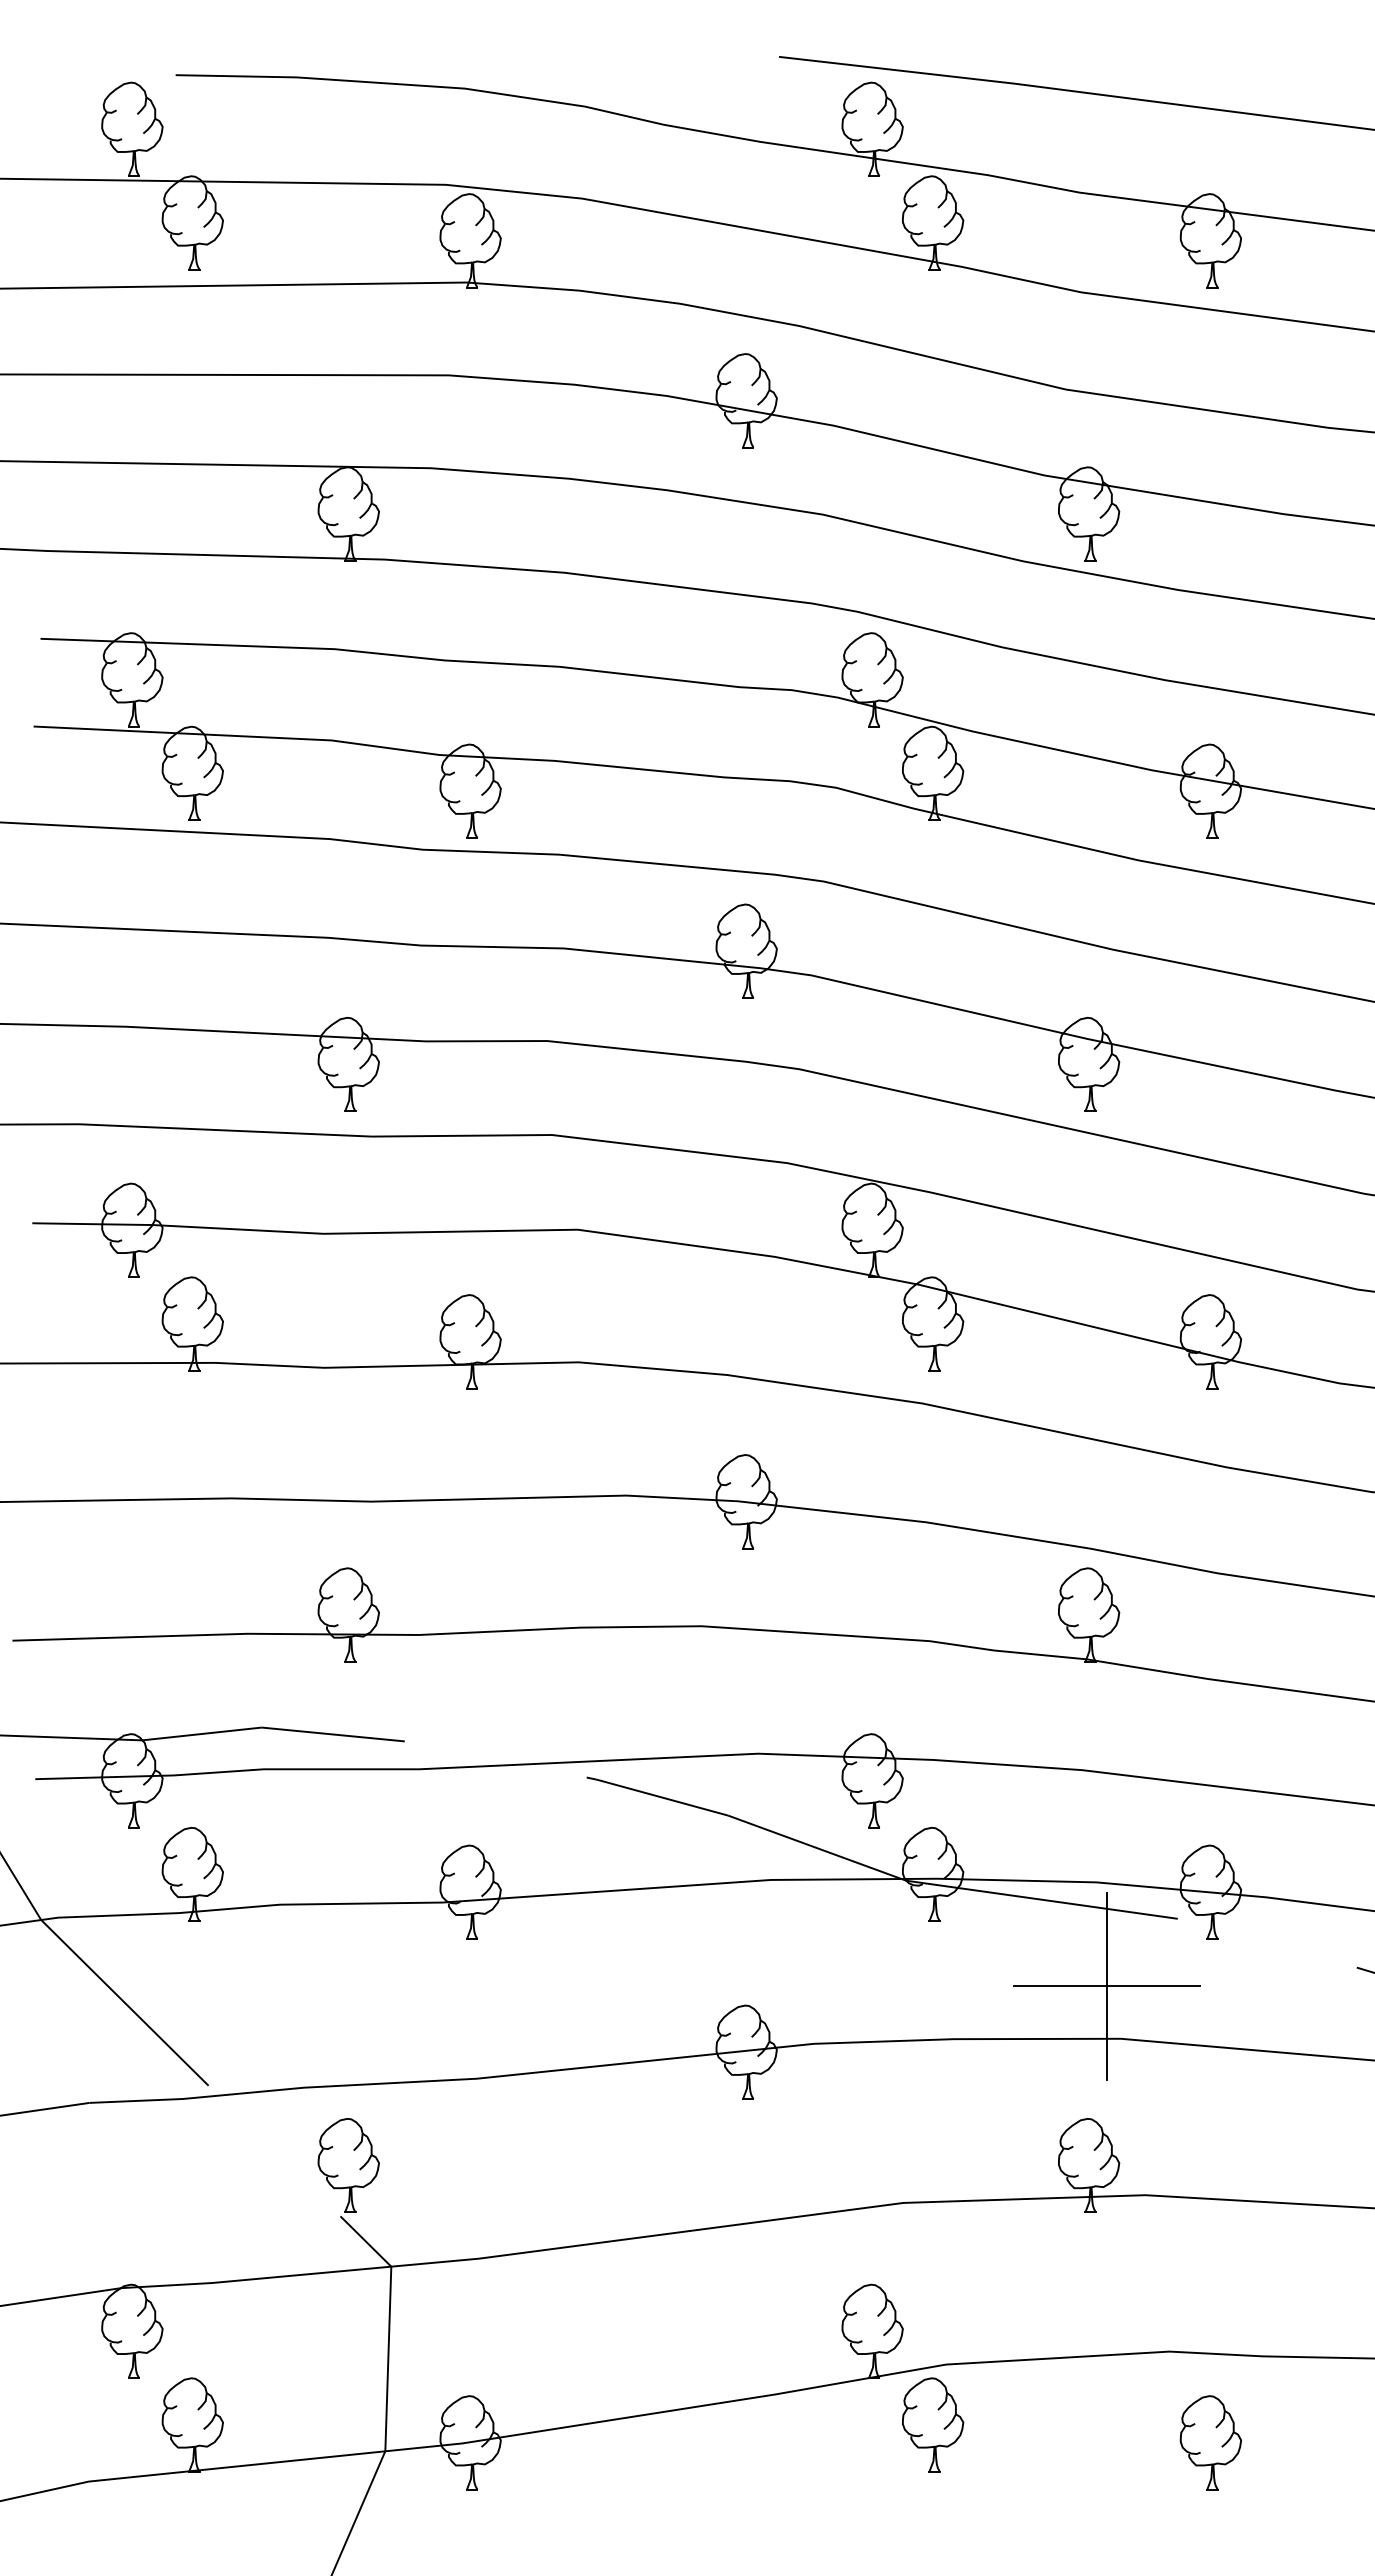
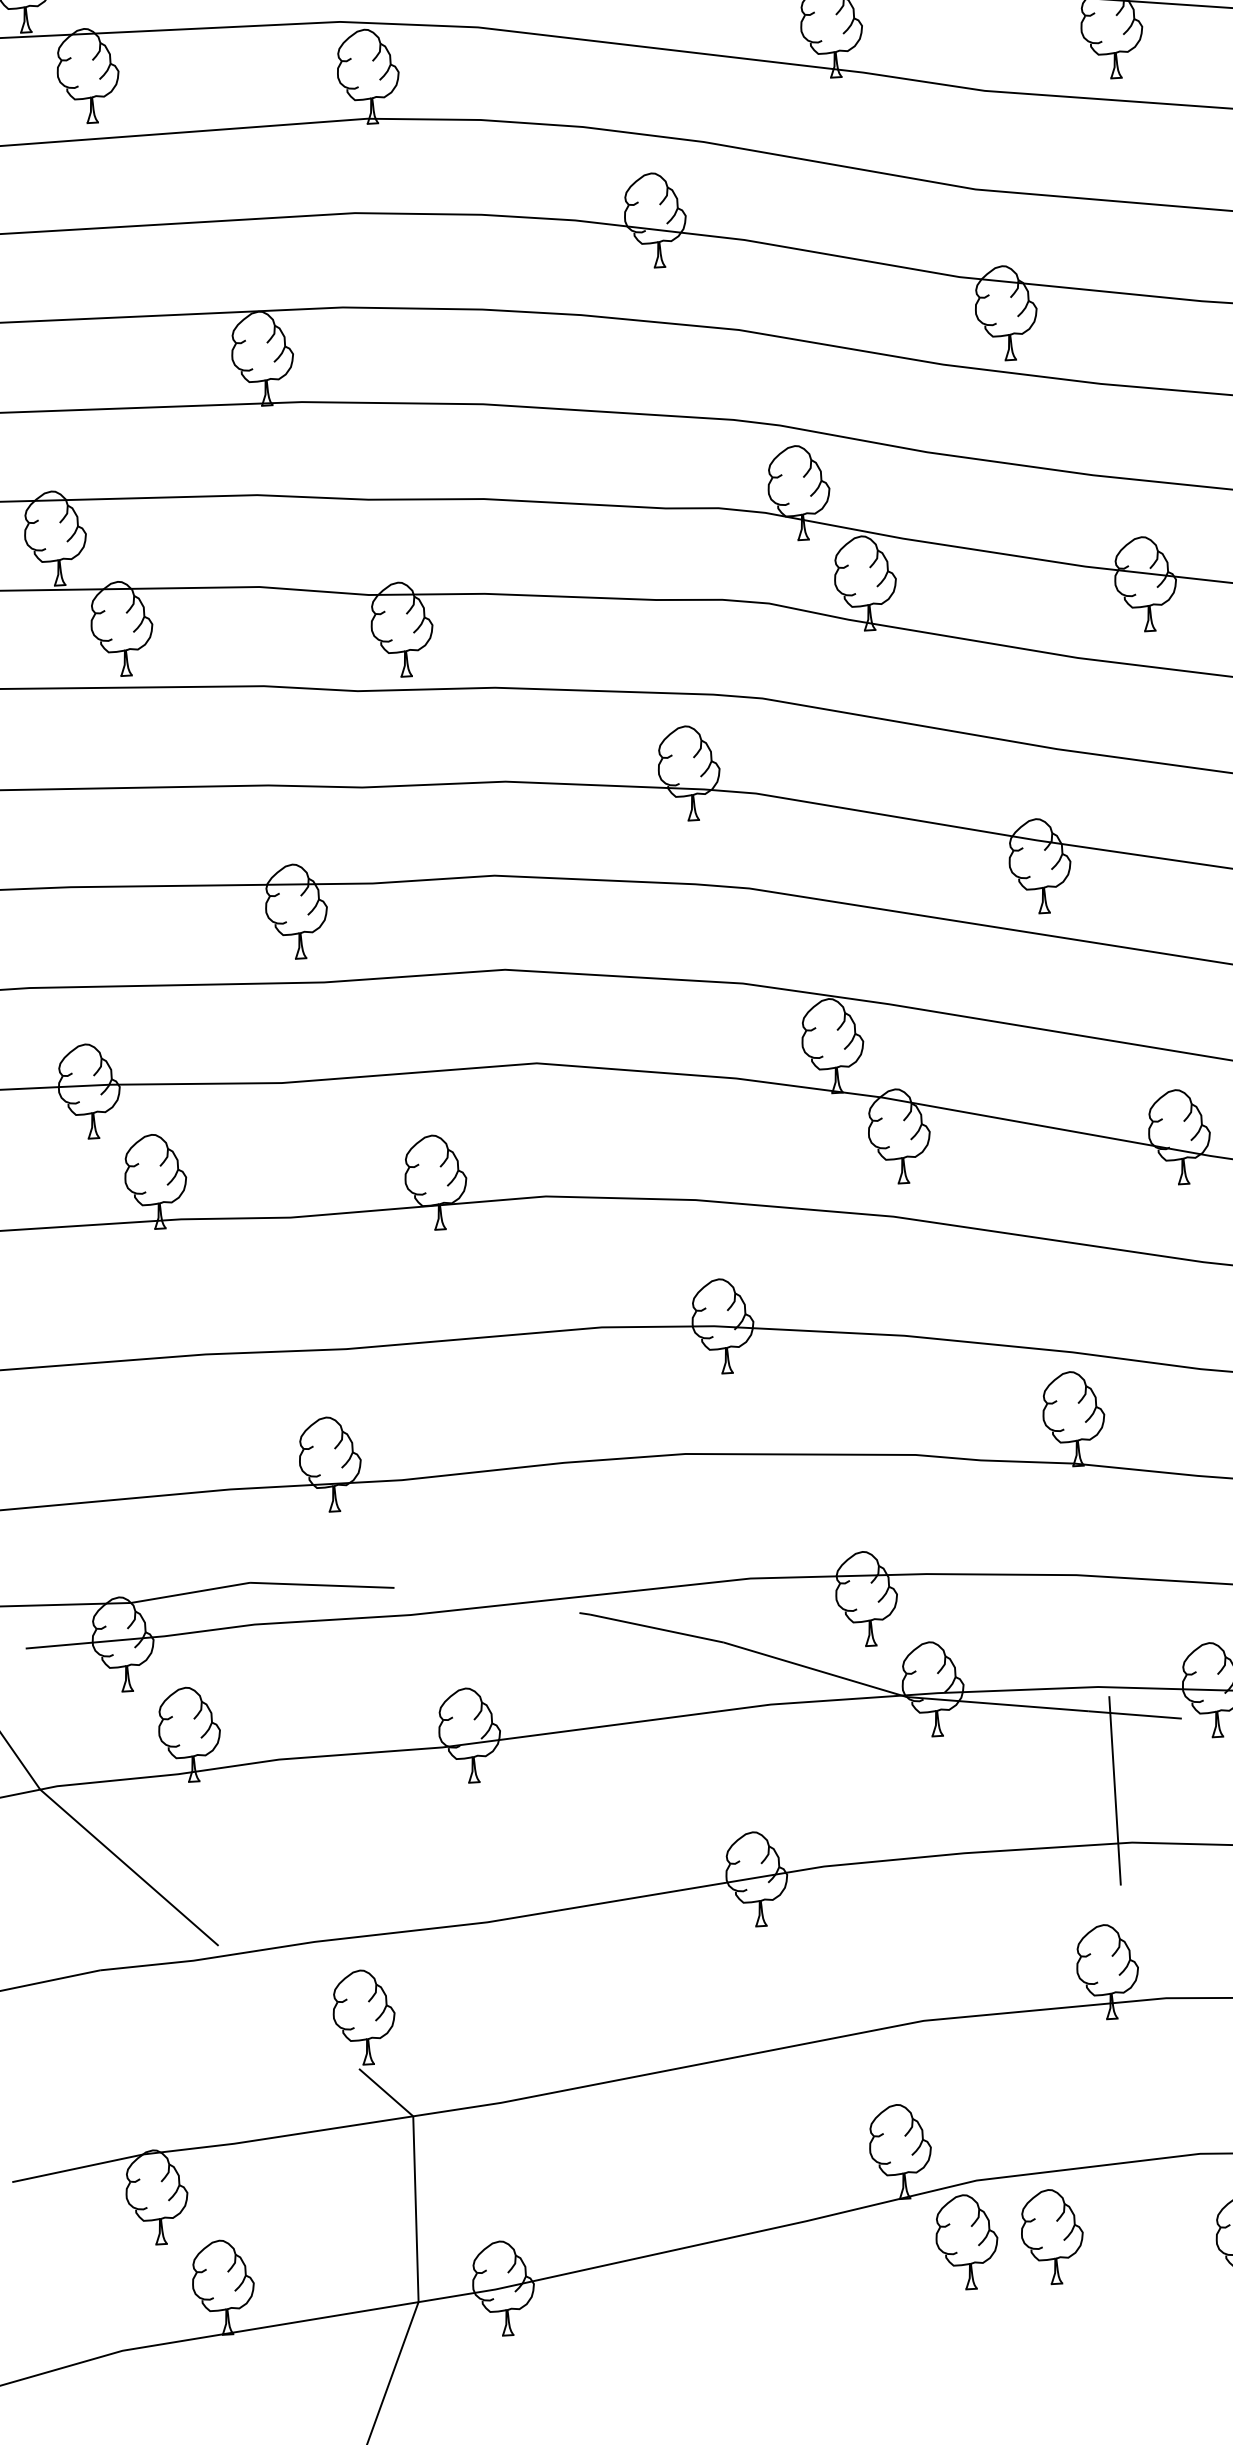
line: (1106, 1986) -> (1114, 1790), removed
part: (1018, 2424) -> (1052, 2236), added

